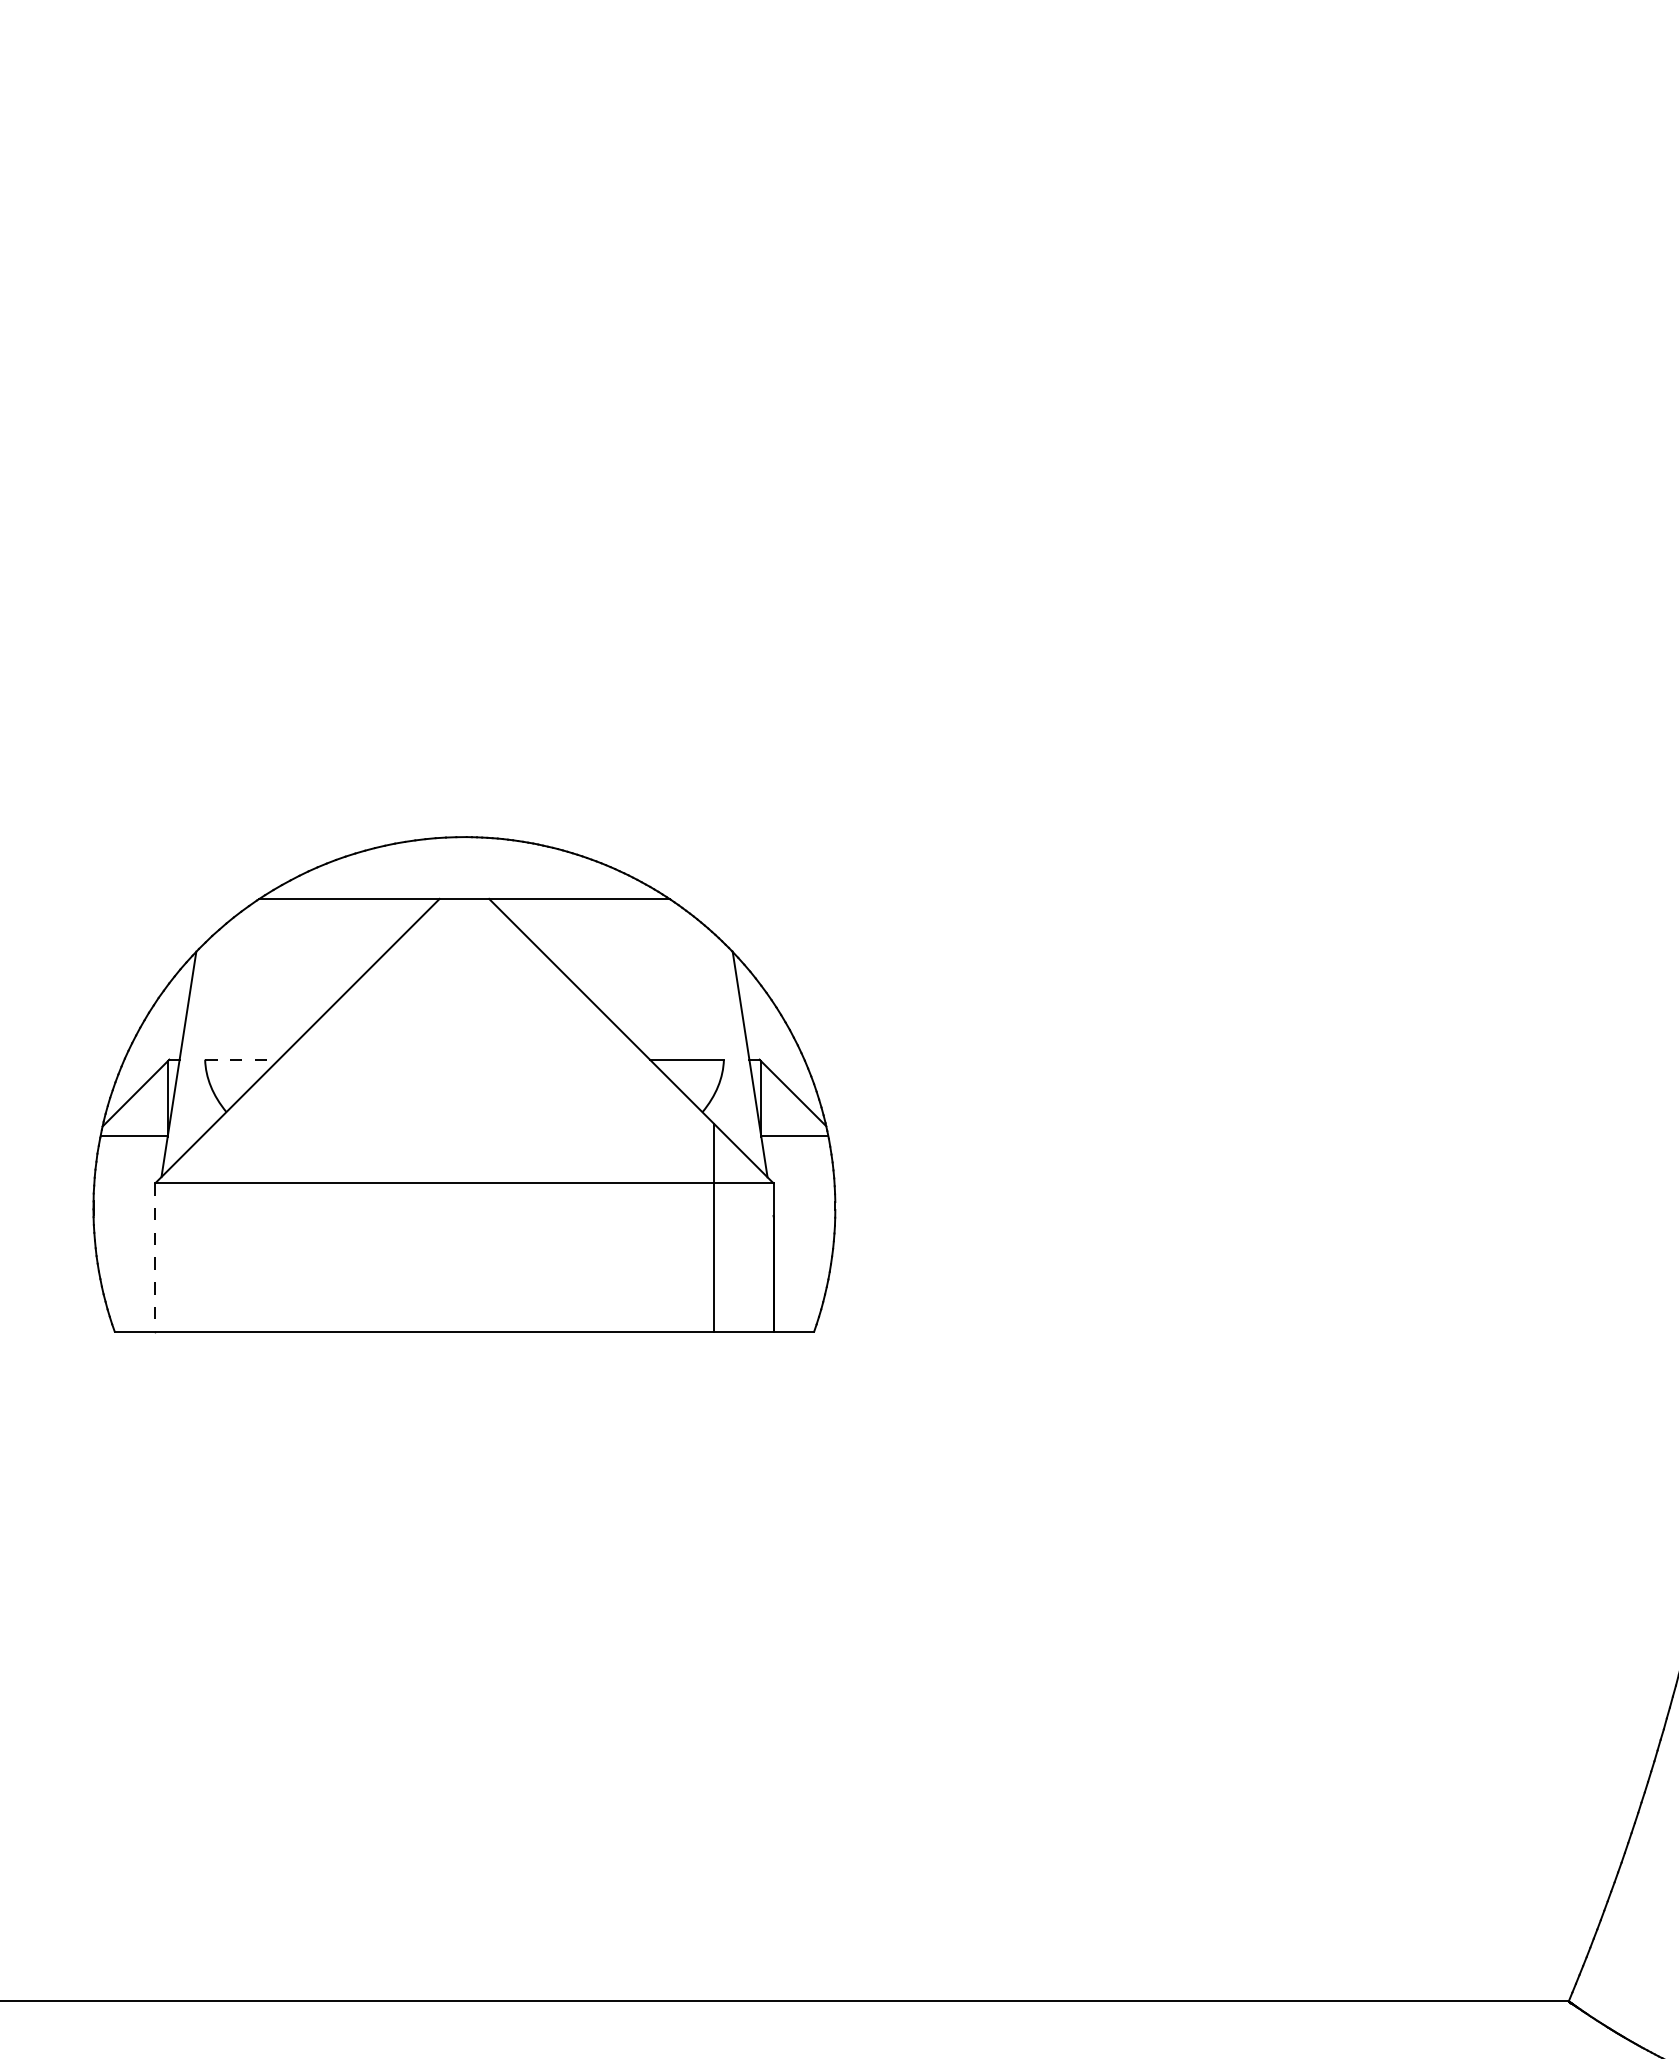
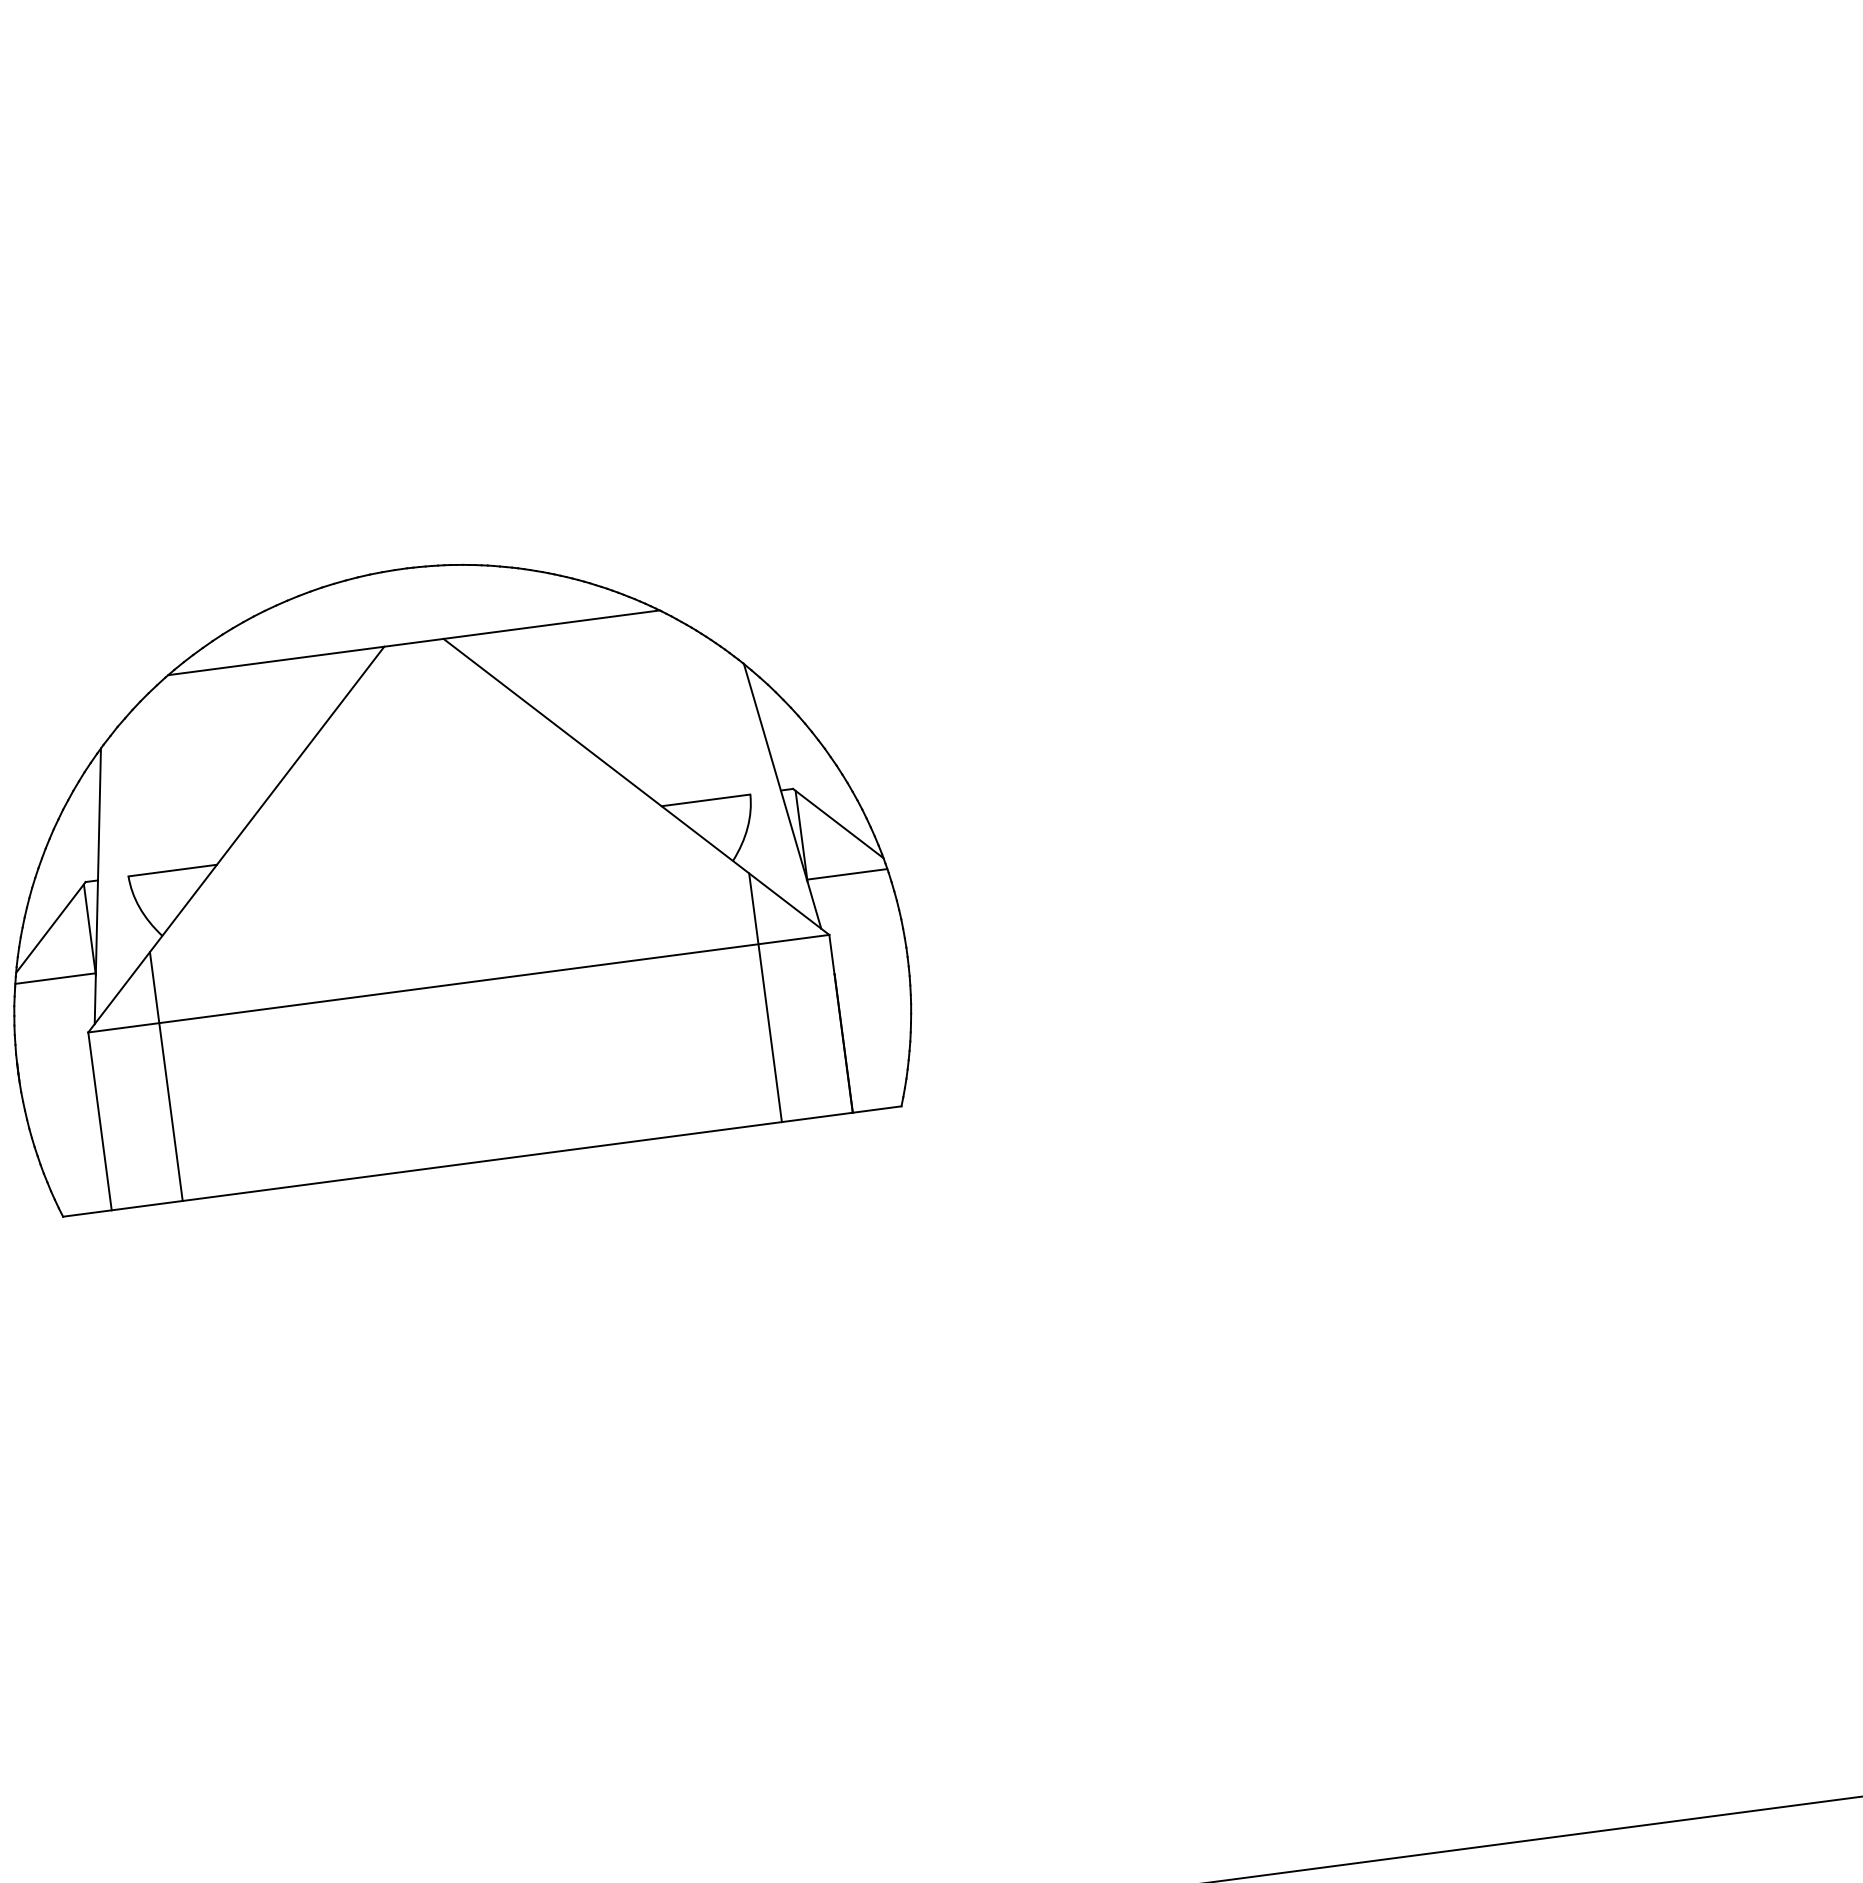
line: (242, 1059) -> (173, 870), dashed -> solid
line: (214, 1227) -> (166, 1076), added
line: (155, 1257) -> (100, 1121), dashed -> solid

